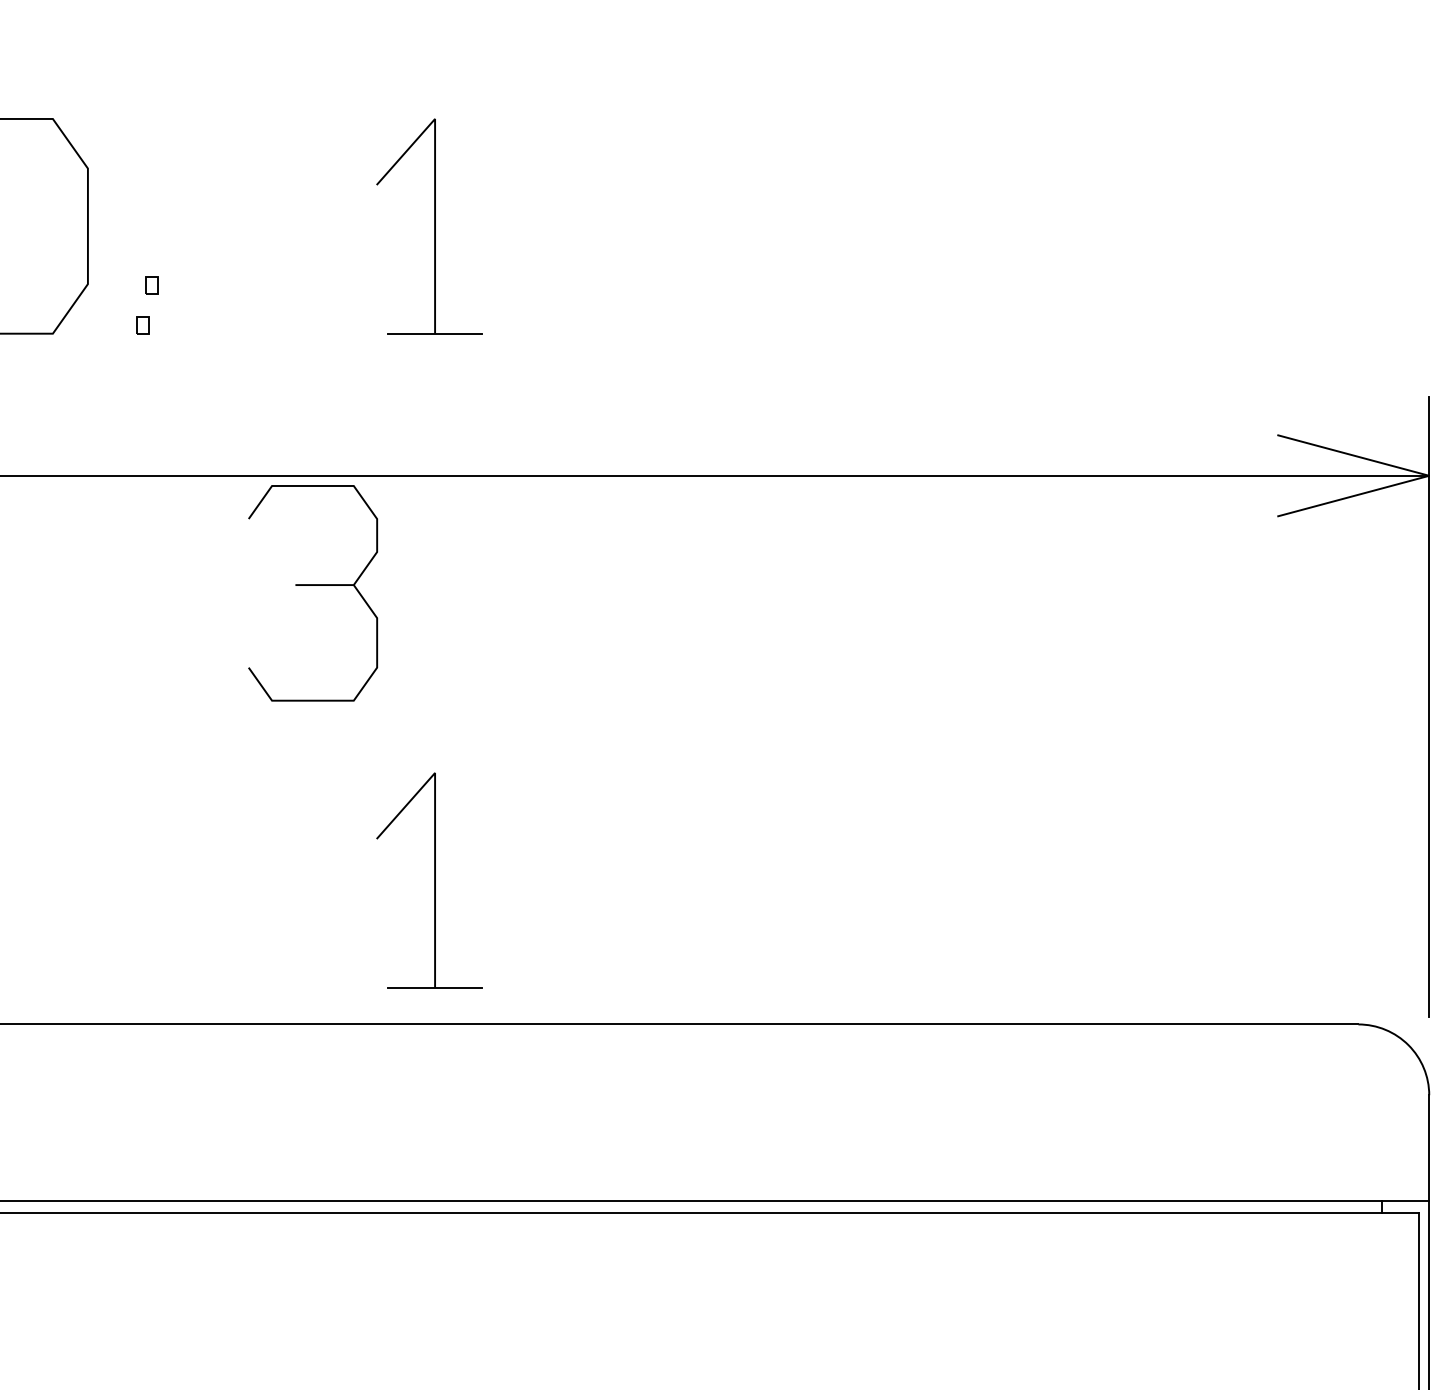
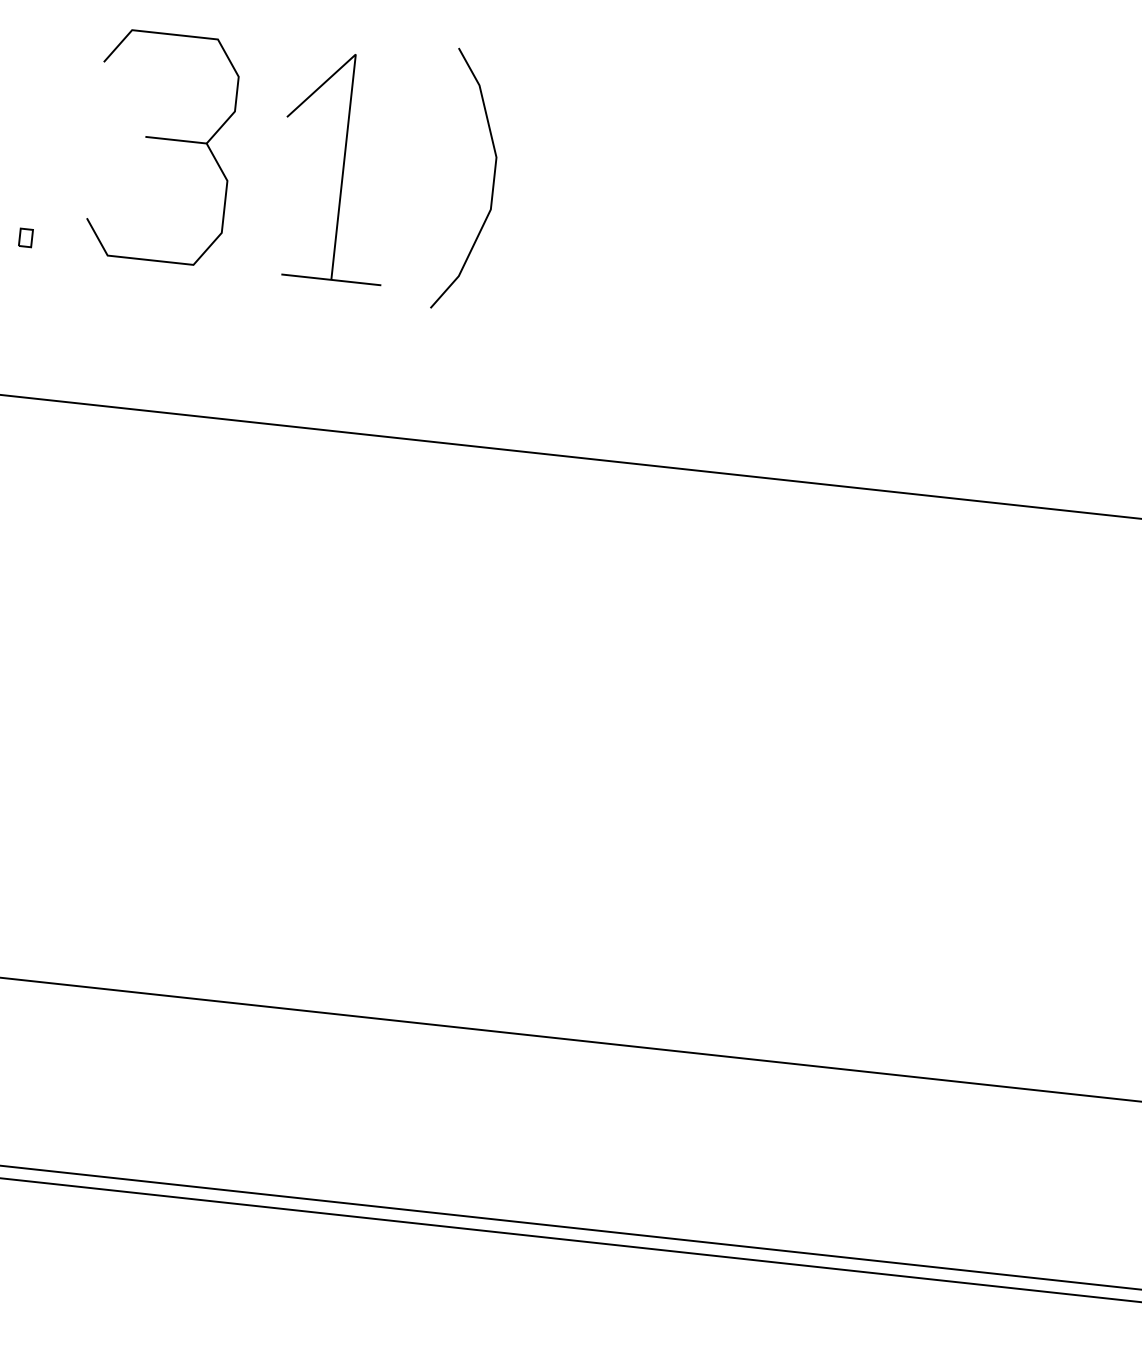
curve: (577, 226) -> (493, 183), added
part: (151, 285) -> (39, 196), removed
part: (313, 585) -> (164, 139), moved
part: (429, 880) -> (263, 853), removed

